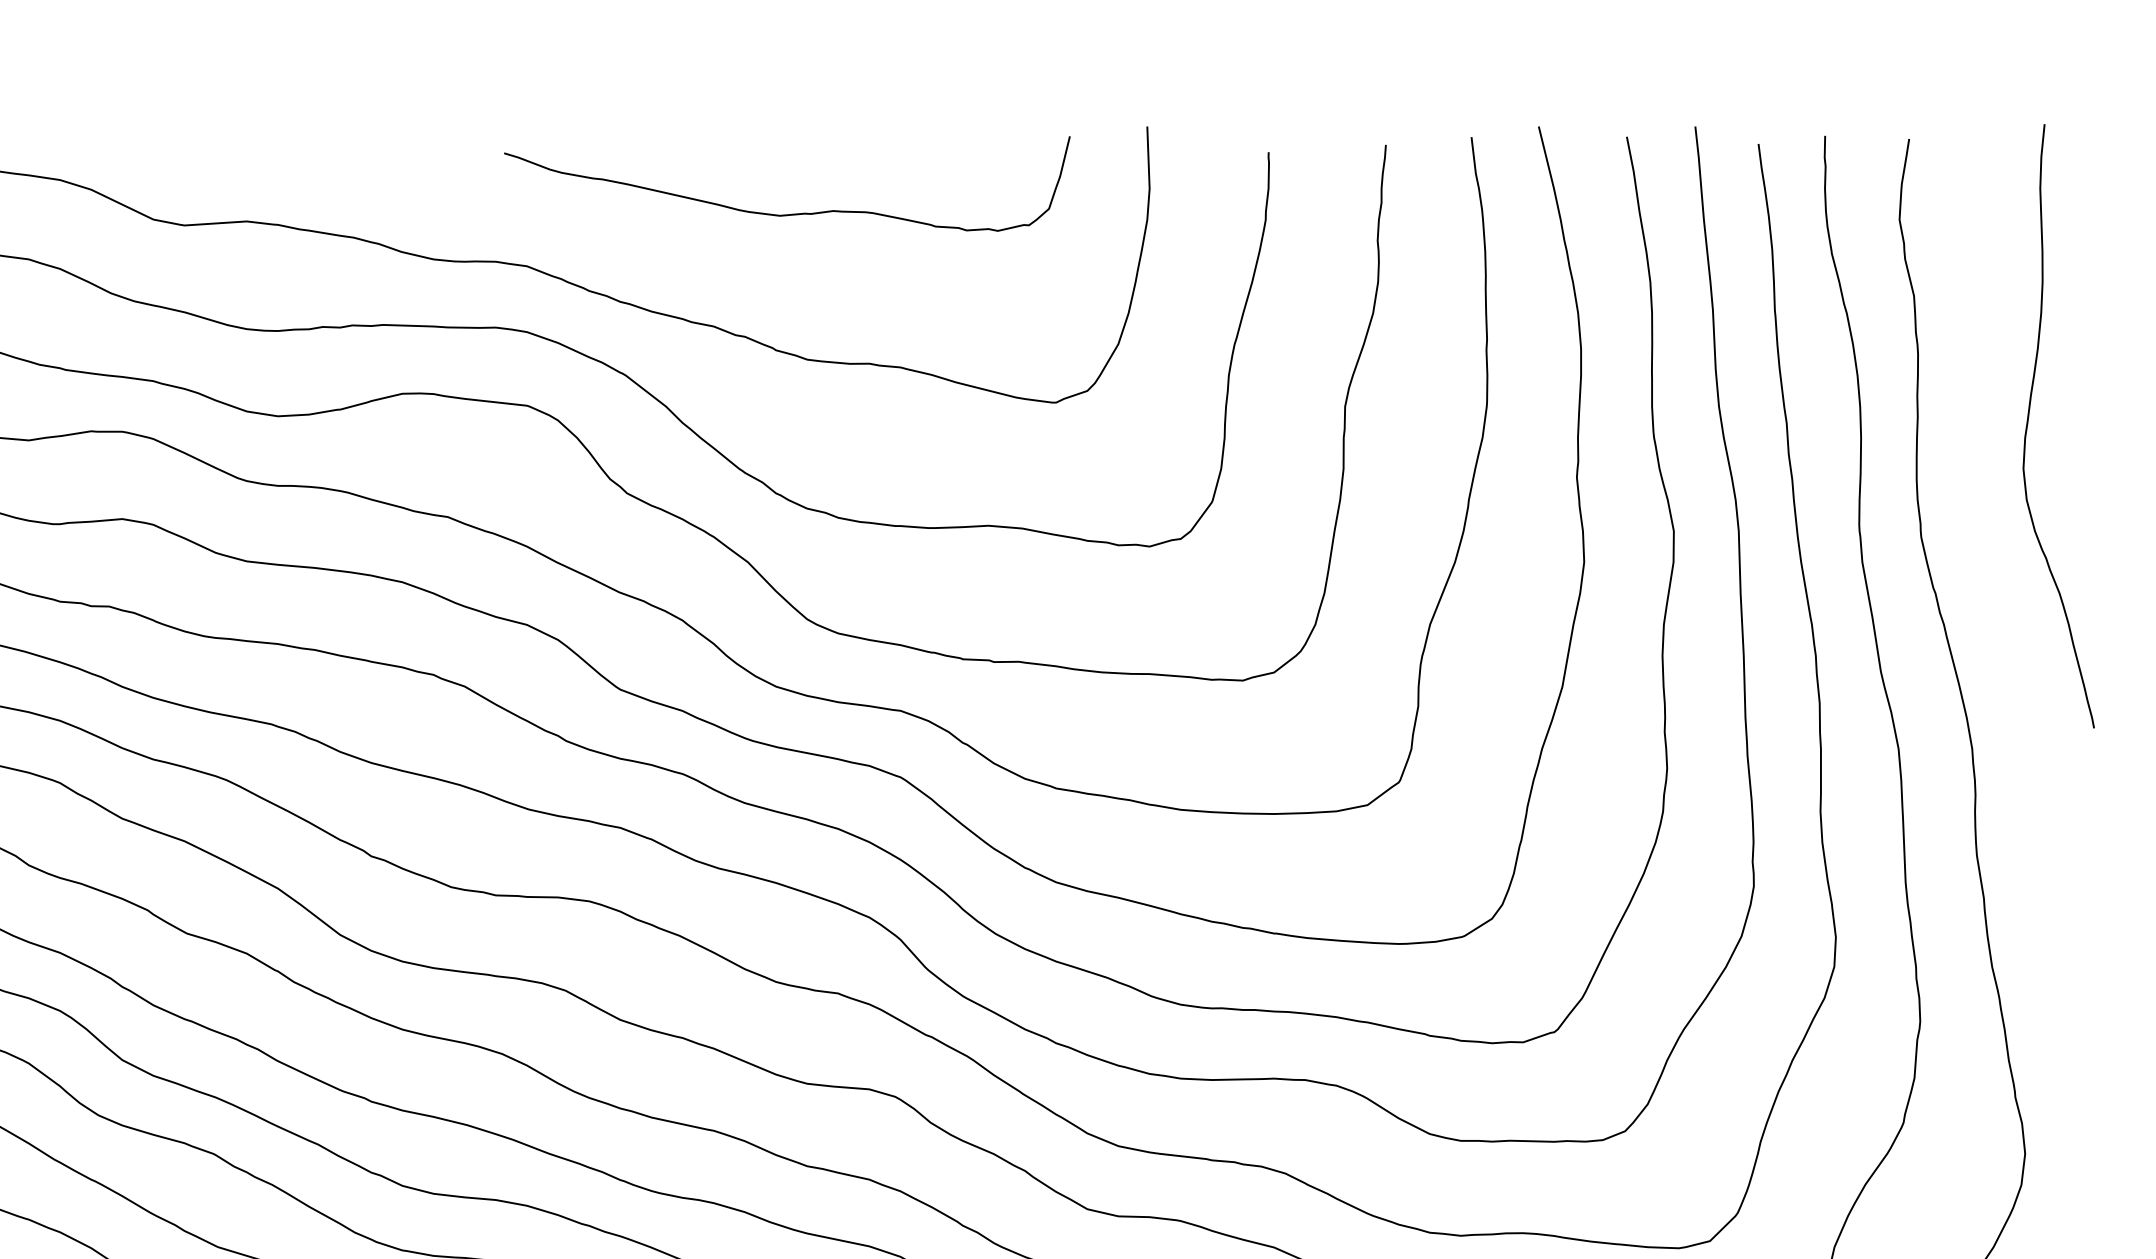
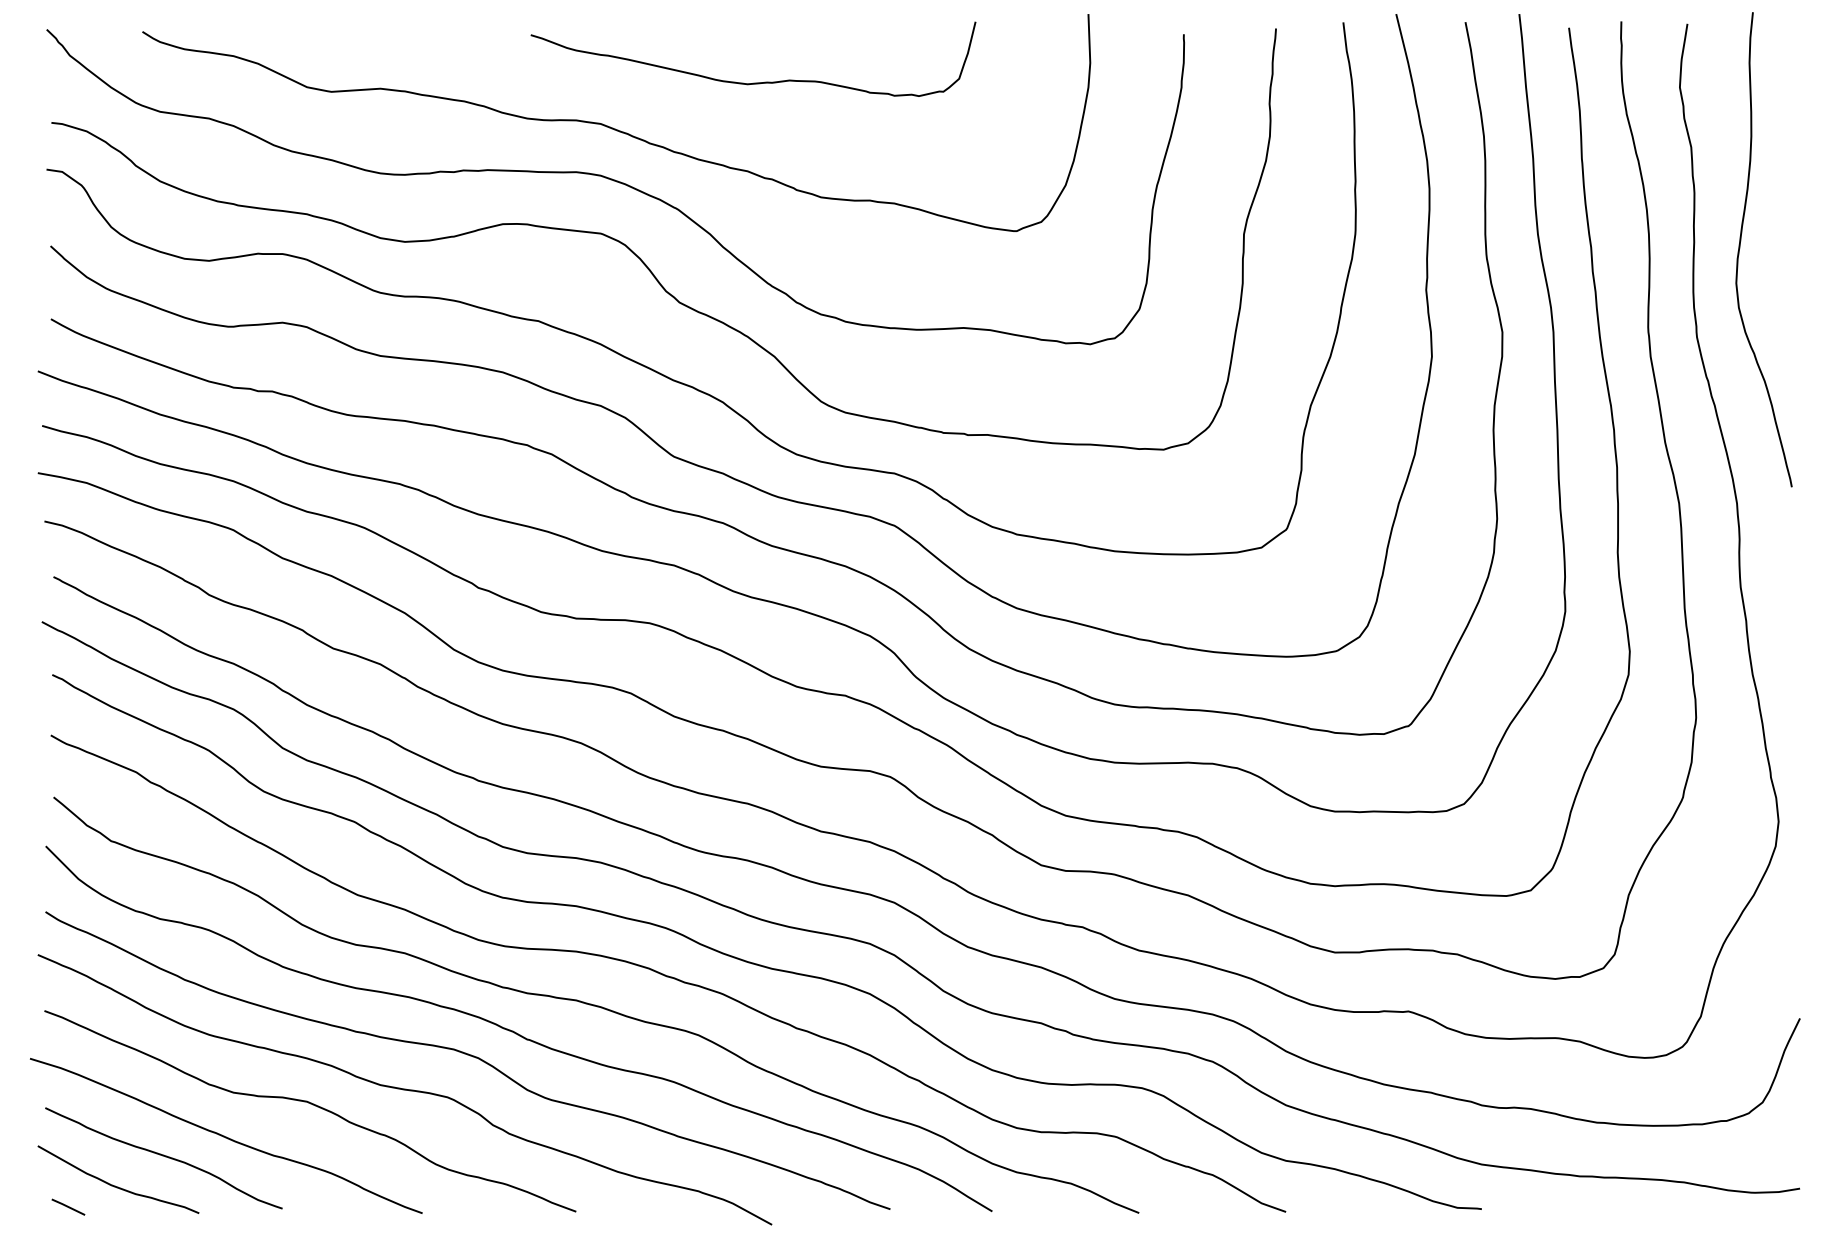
curve: (787, 213) -> (753, 82), moved
curve: (2028, 424) -> (1740, 248), moved

